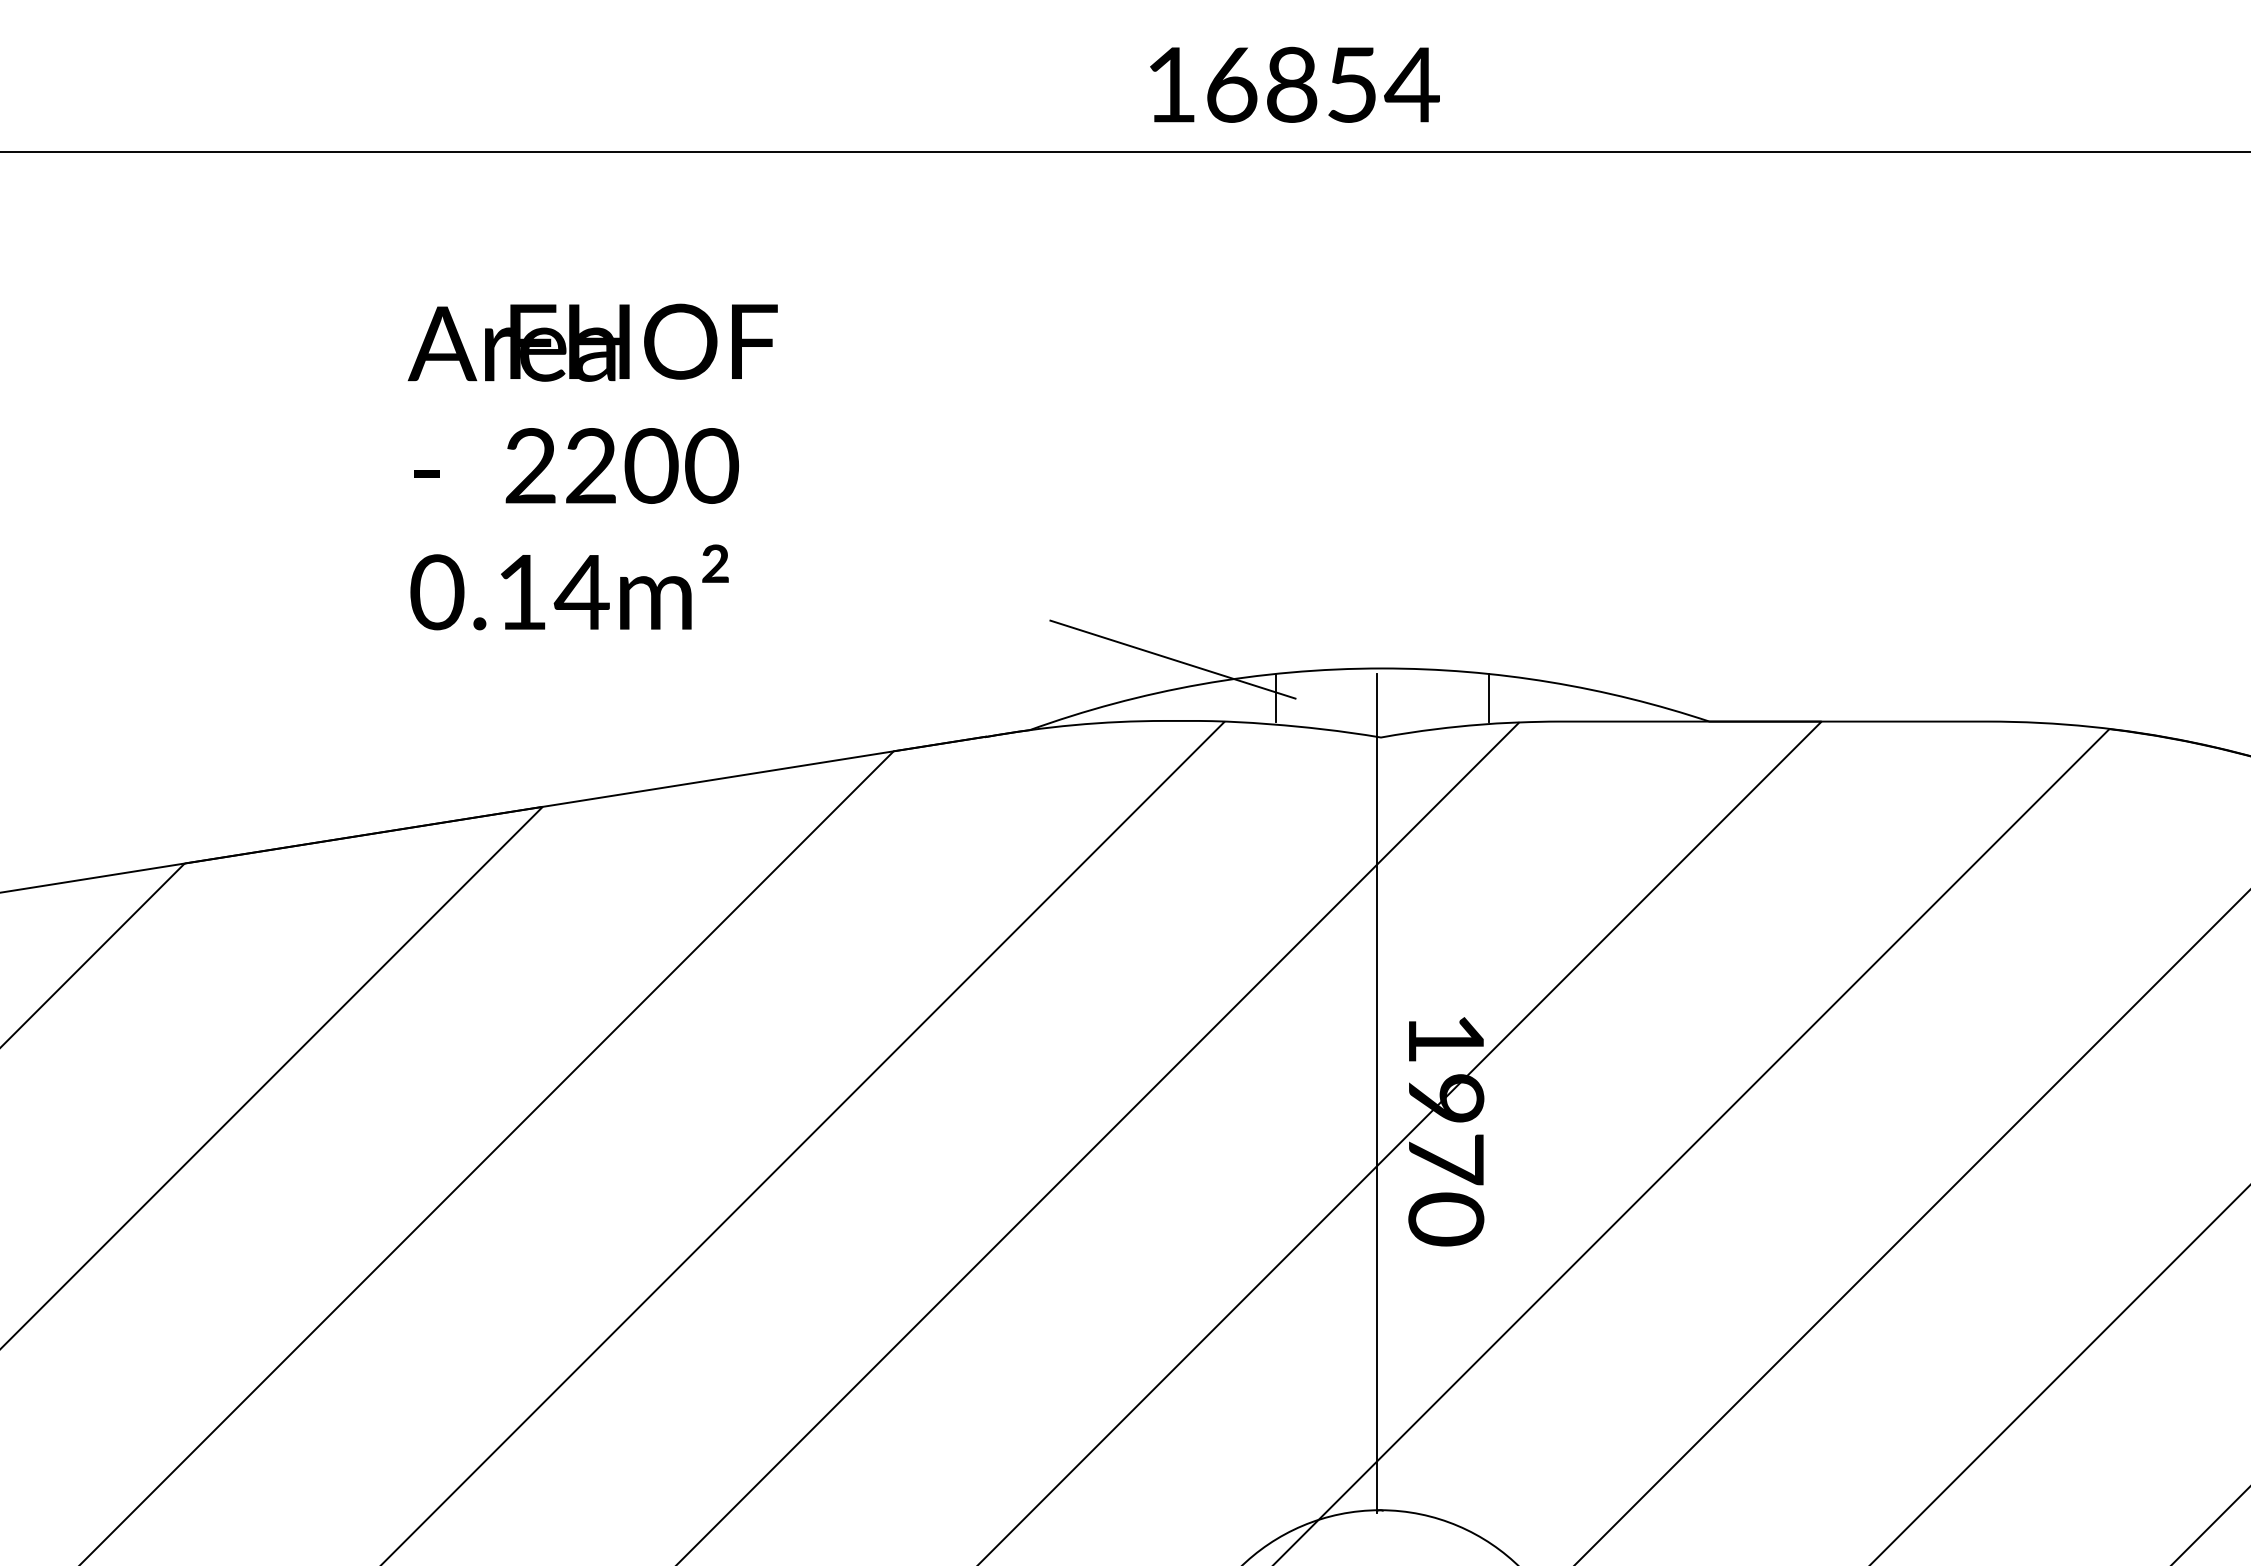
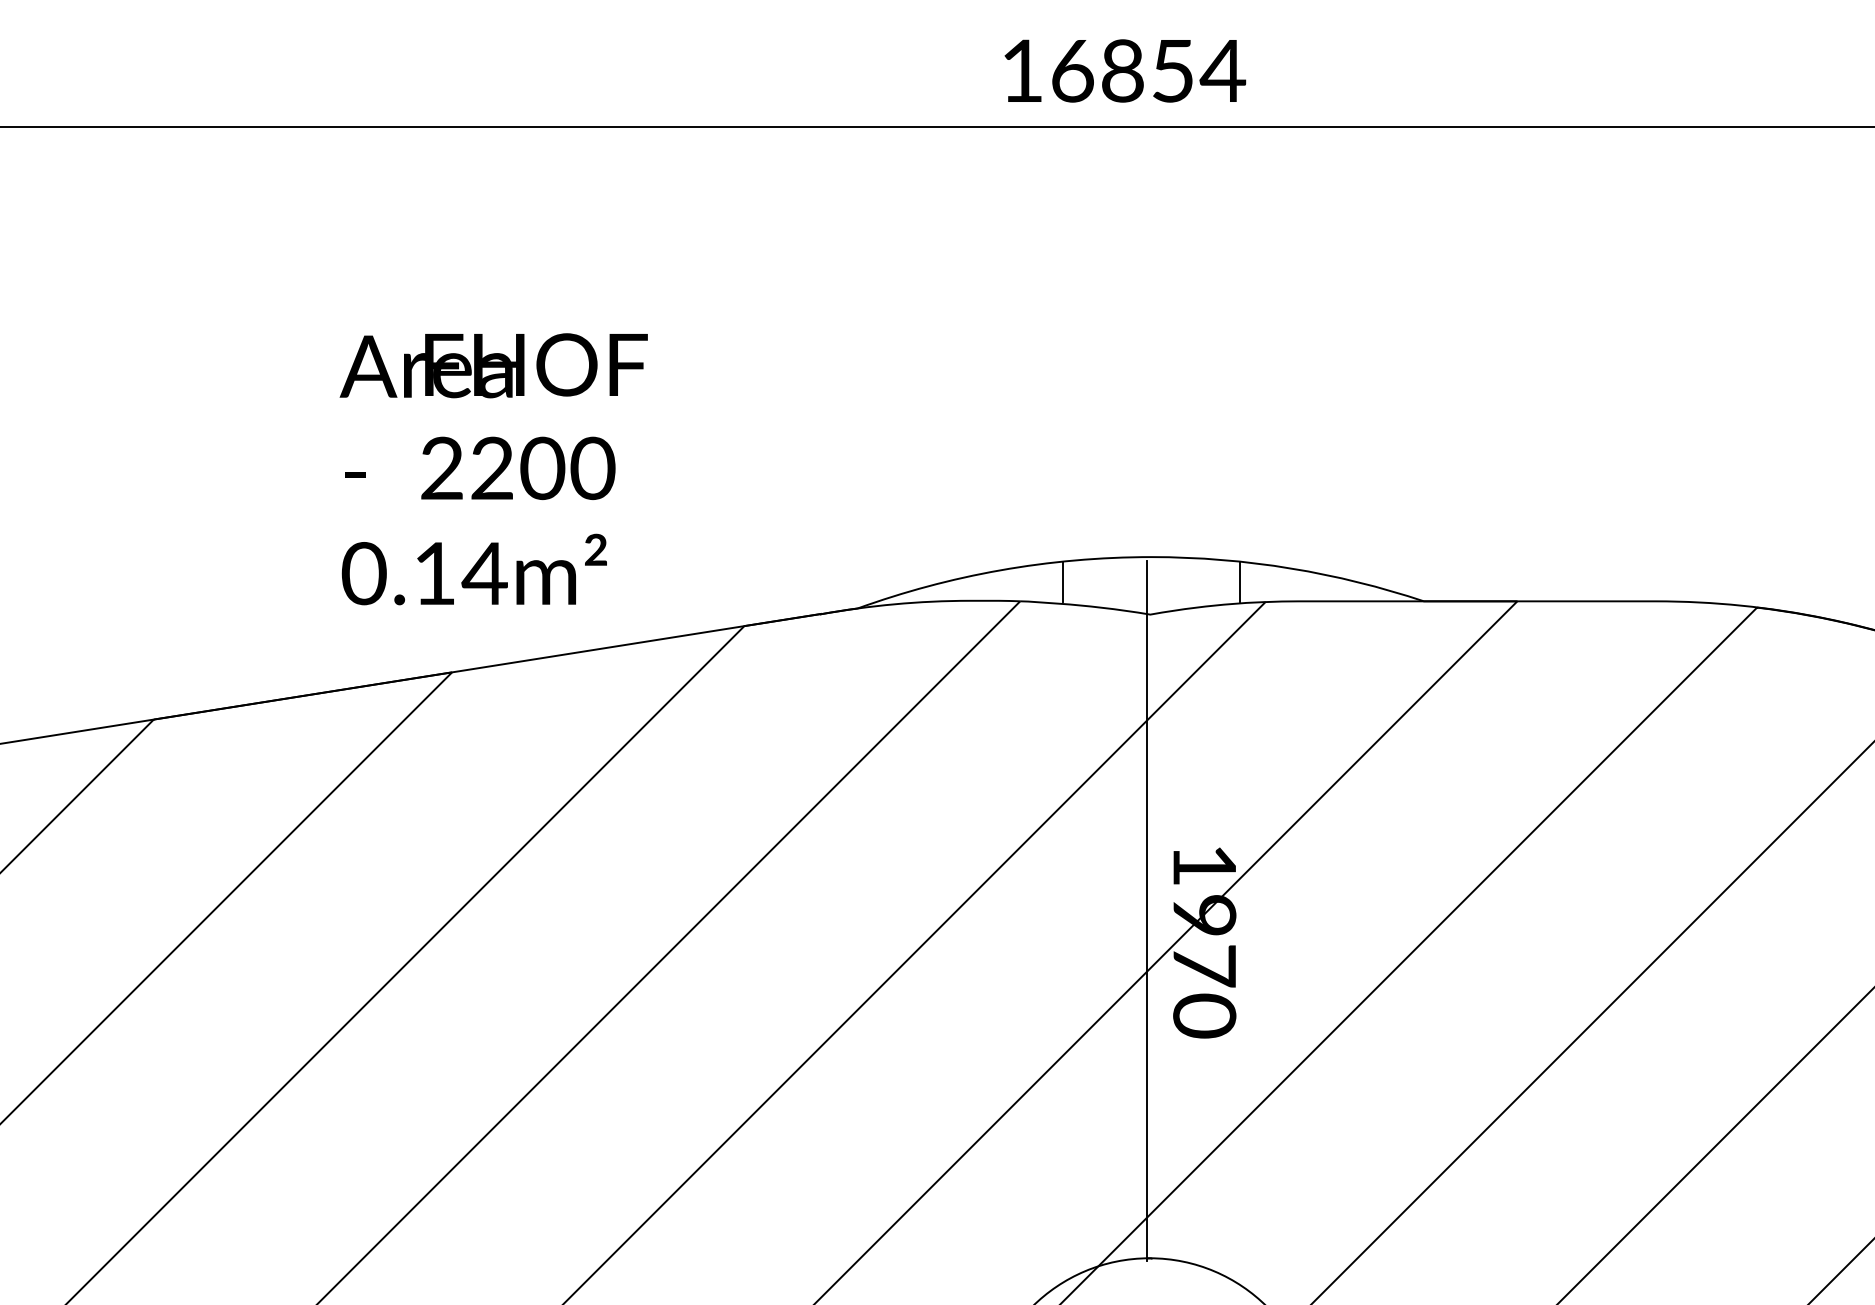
text: (1294, 84) -> (1124, 70), moved
text: (592, 466) -> (493, 468), moved
line: (1172, 659) -> (976, 549), removed

